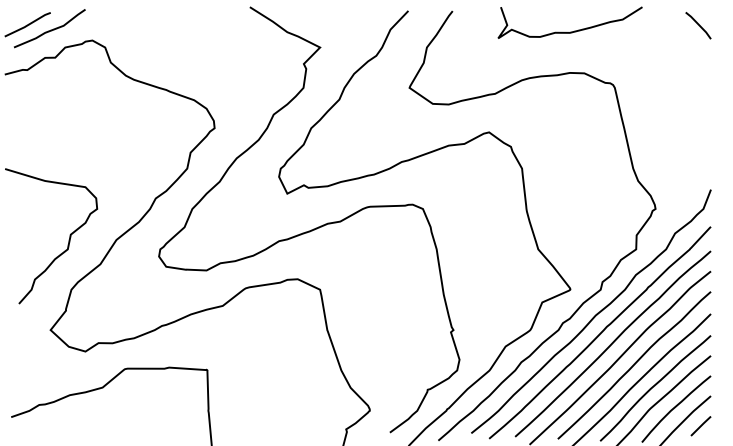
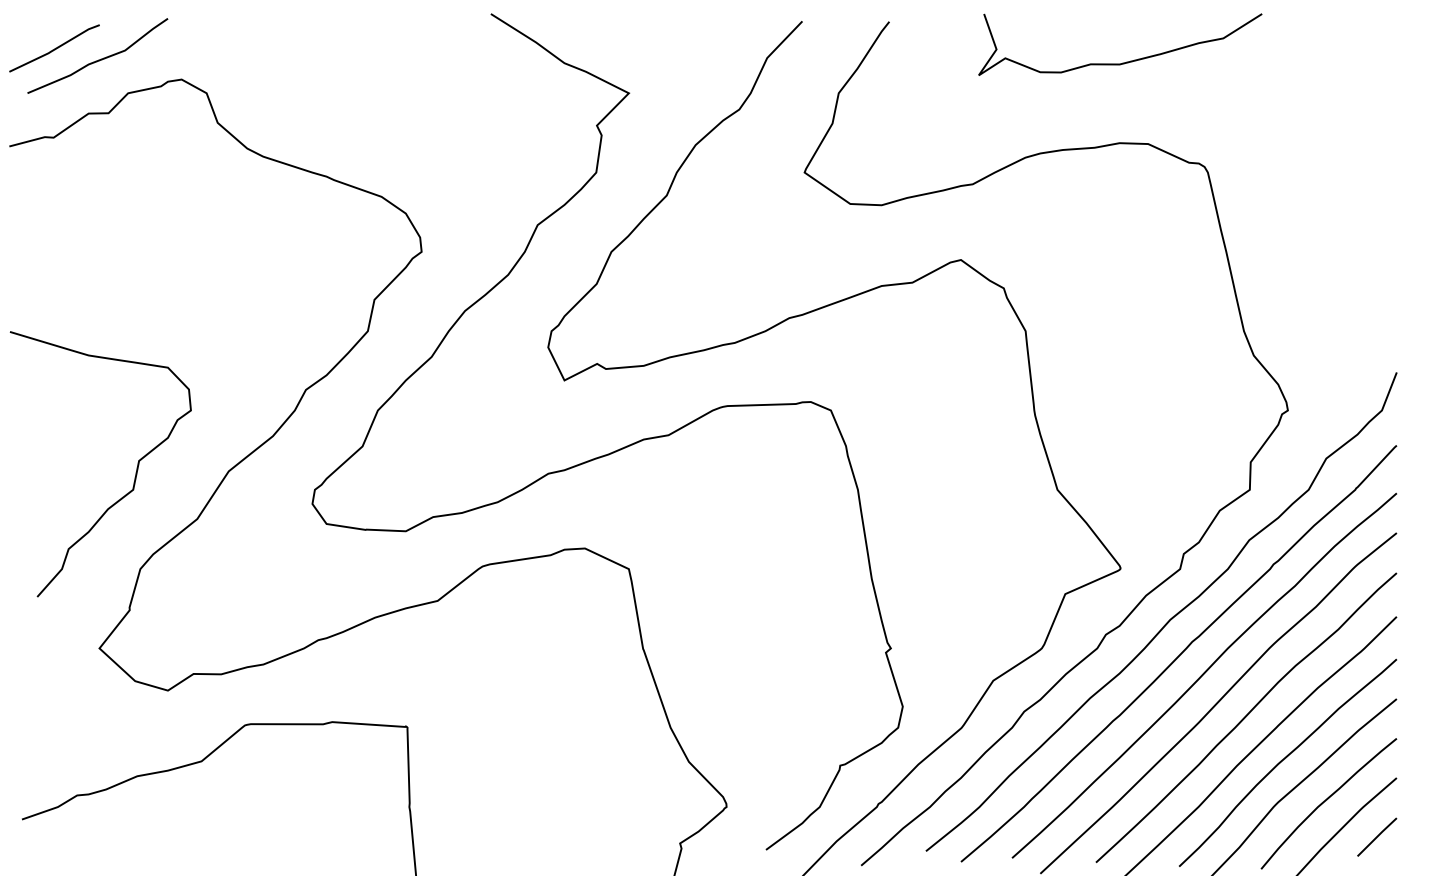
line: (698, 25) -> (1372, 49), removed

